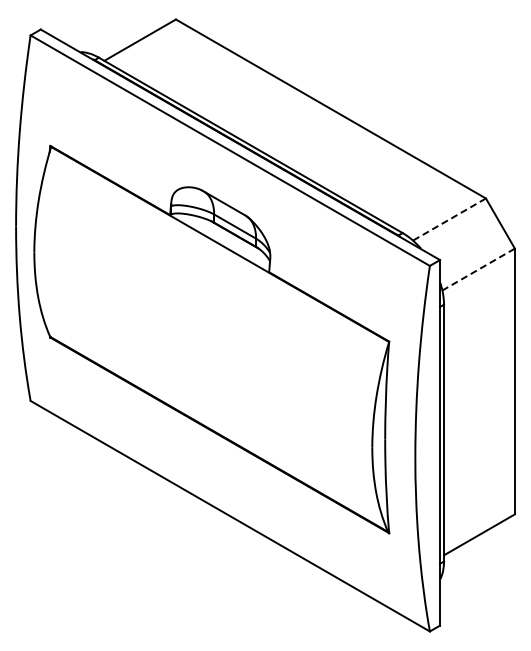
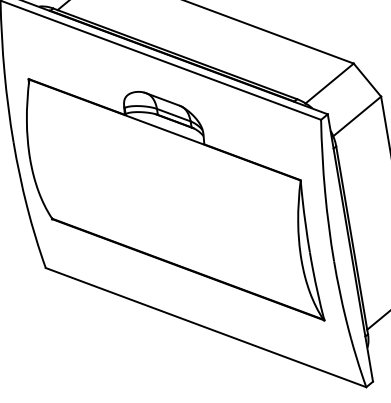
line: (448, 219) -> (328, 83), dashed -> solid
line: (477, 269) -> (356, 116), dashed -> solid

